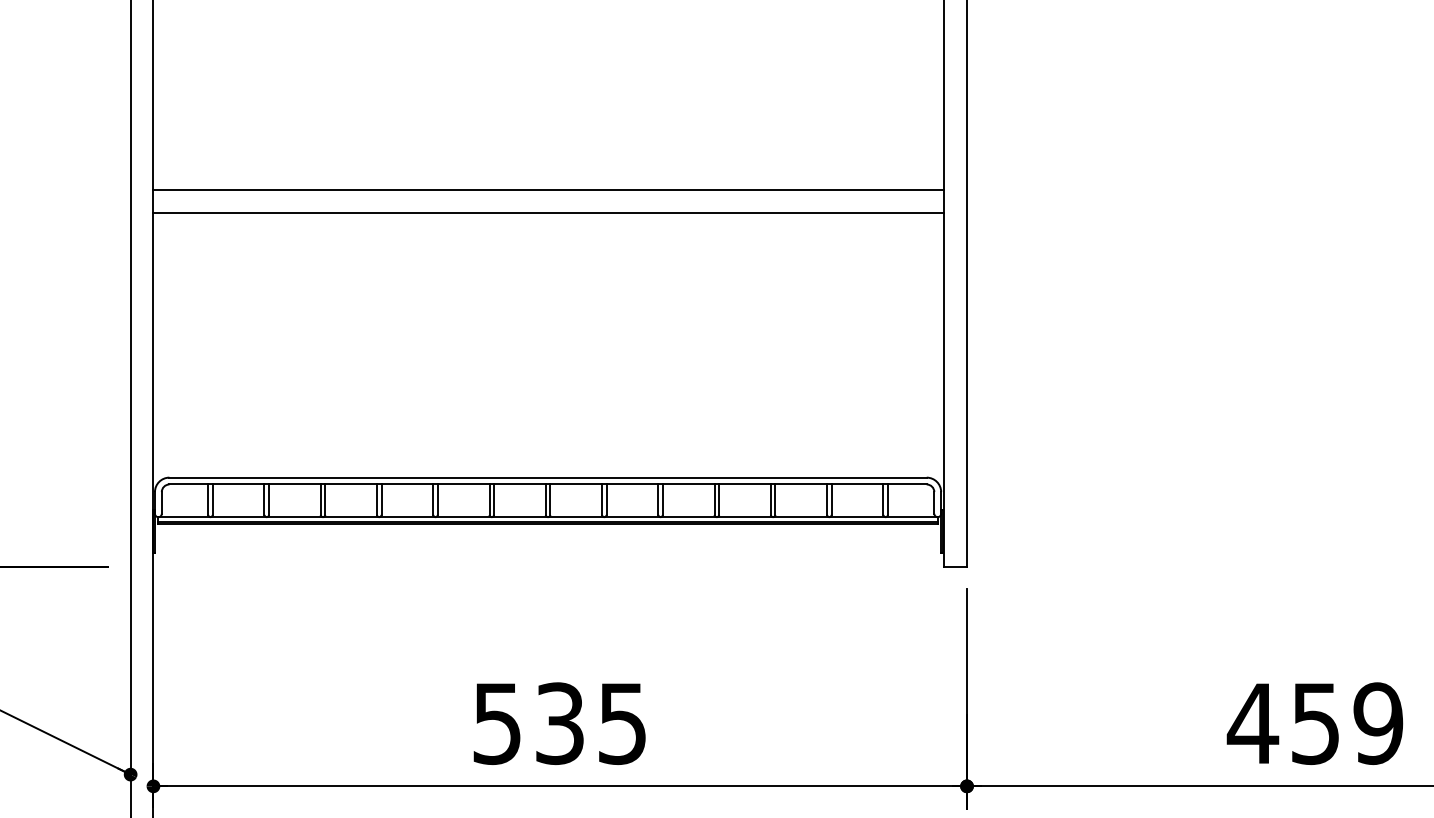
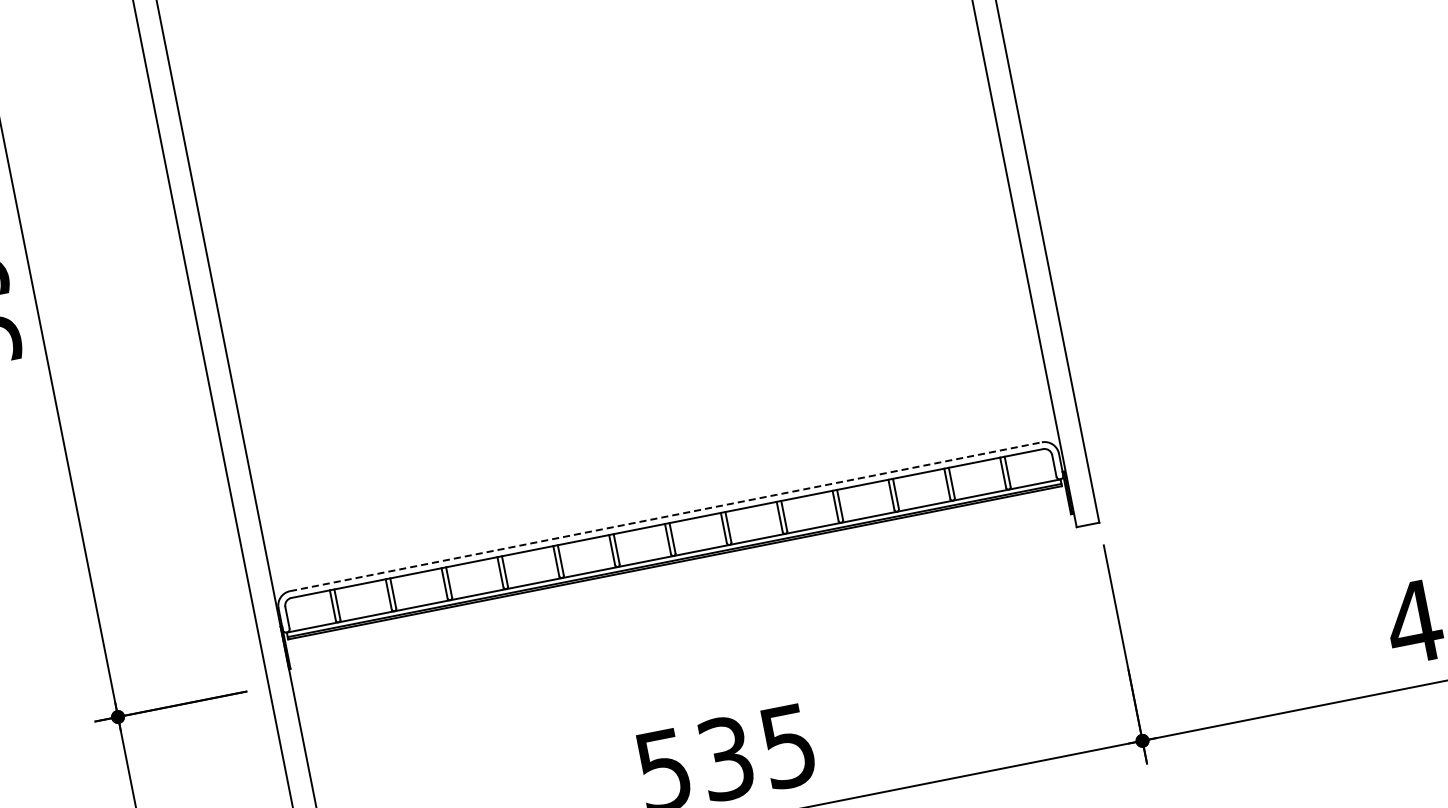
line: (548, 190) -> (609, 231), removed
line: (548, 213) -> (614, 254), removed
line: (548, 477) -> (666, 516), solid -> dashed

